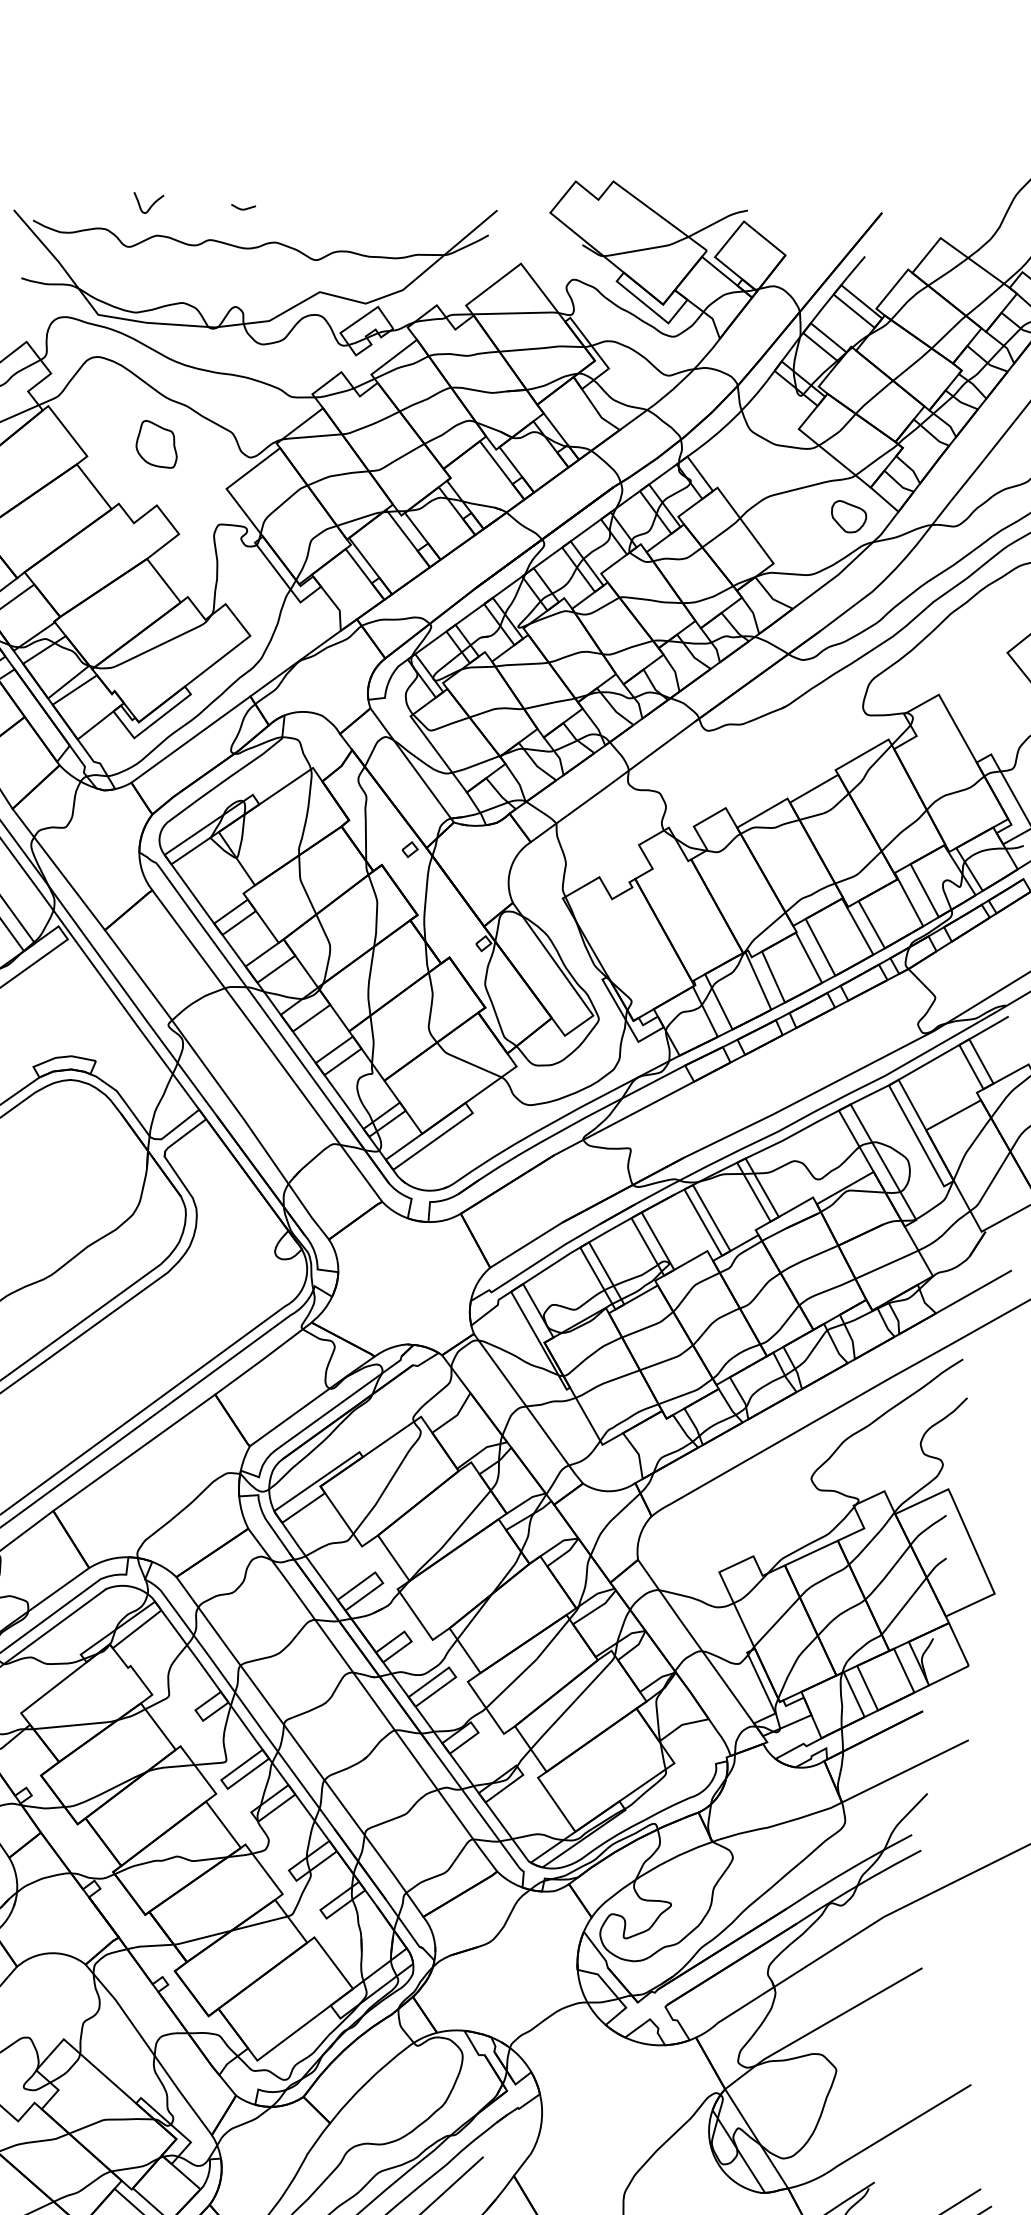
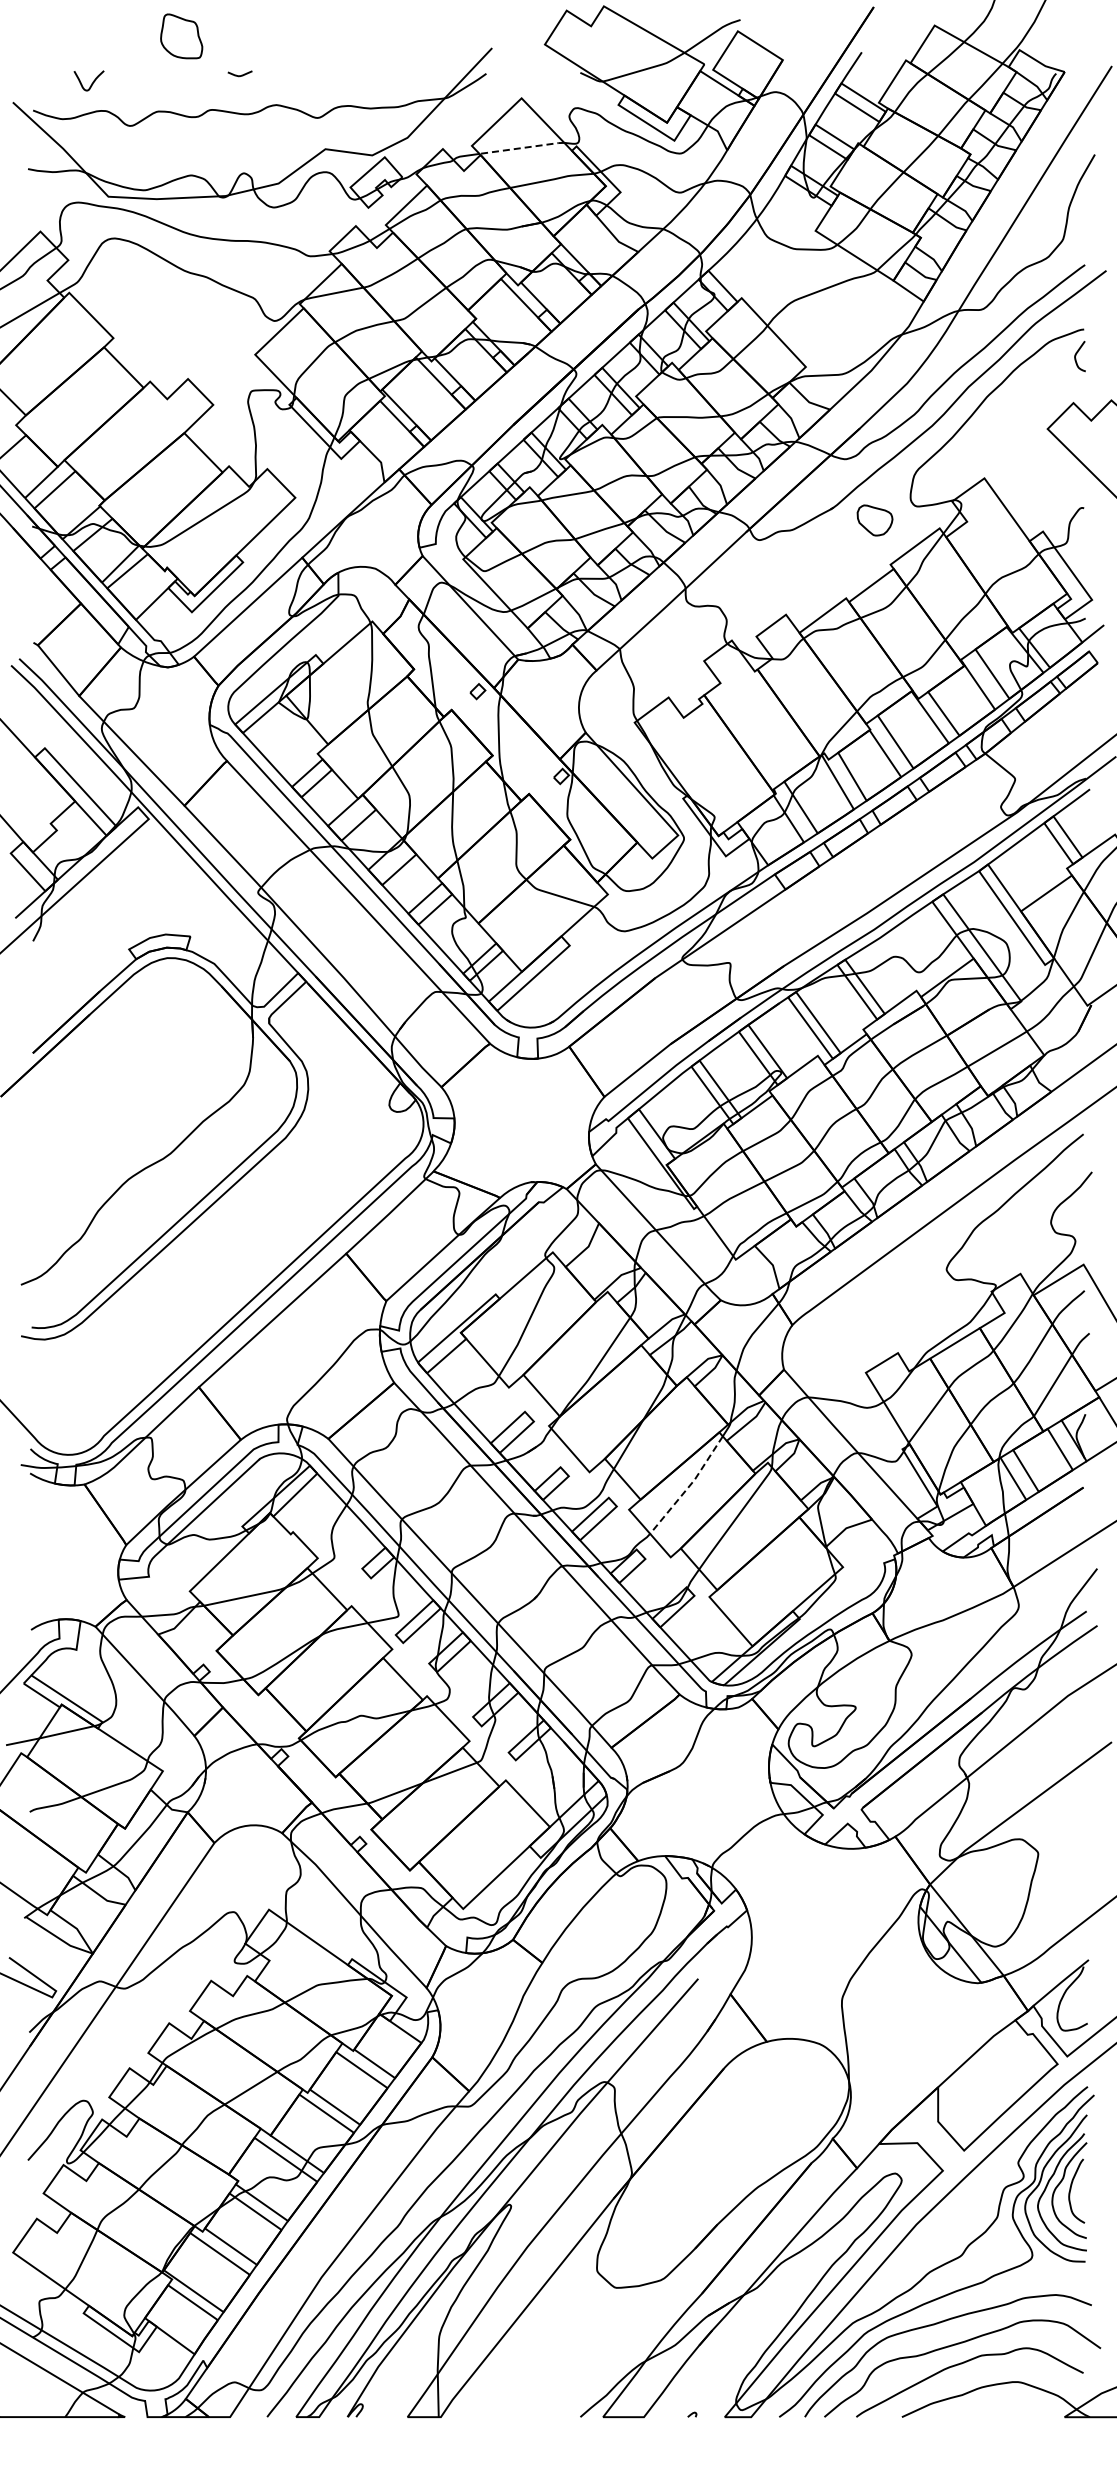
curve: (150, 206) -> (91, 83), moved
line: (516, 312) -> (522, 147), solid -> dashed
part: (157, 444) -> (181, 36), moved
part: (848, 517) -> (874, 520), moved
line: (529, 1665) -> (688, 1486), solid -> dashed

